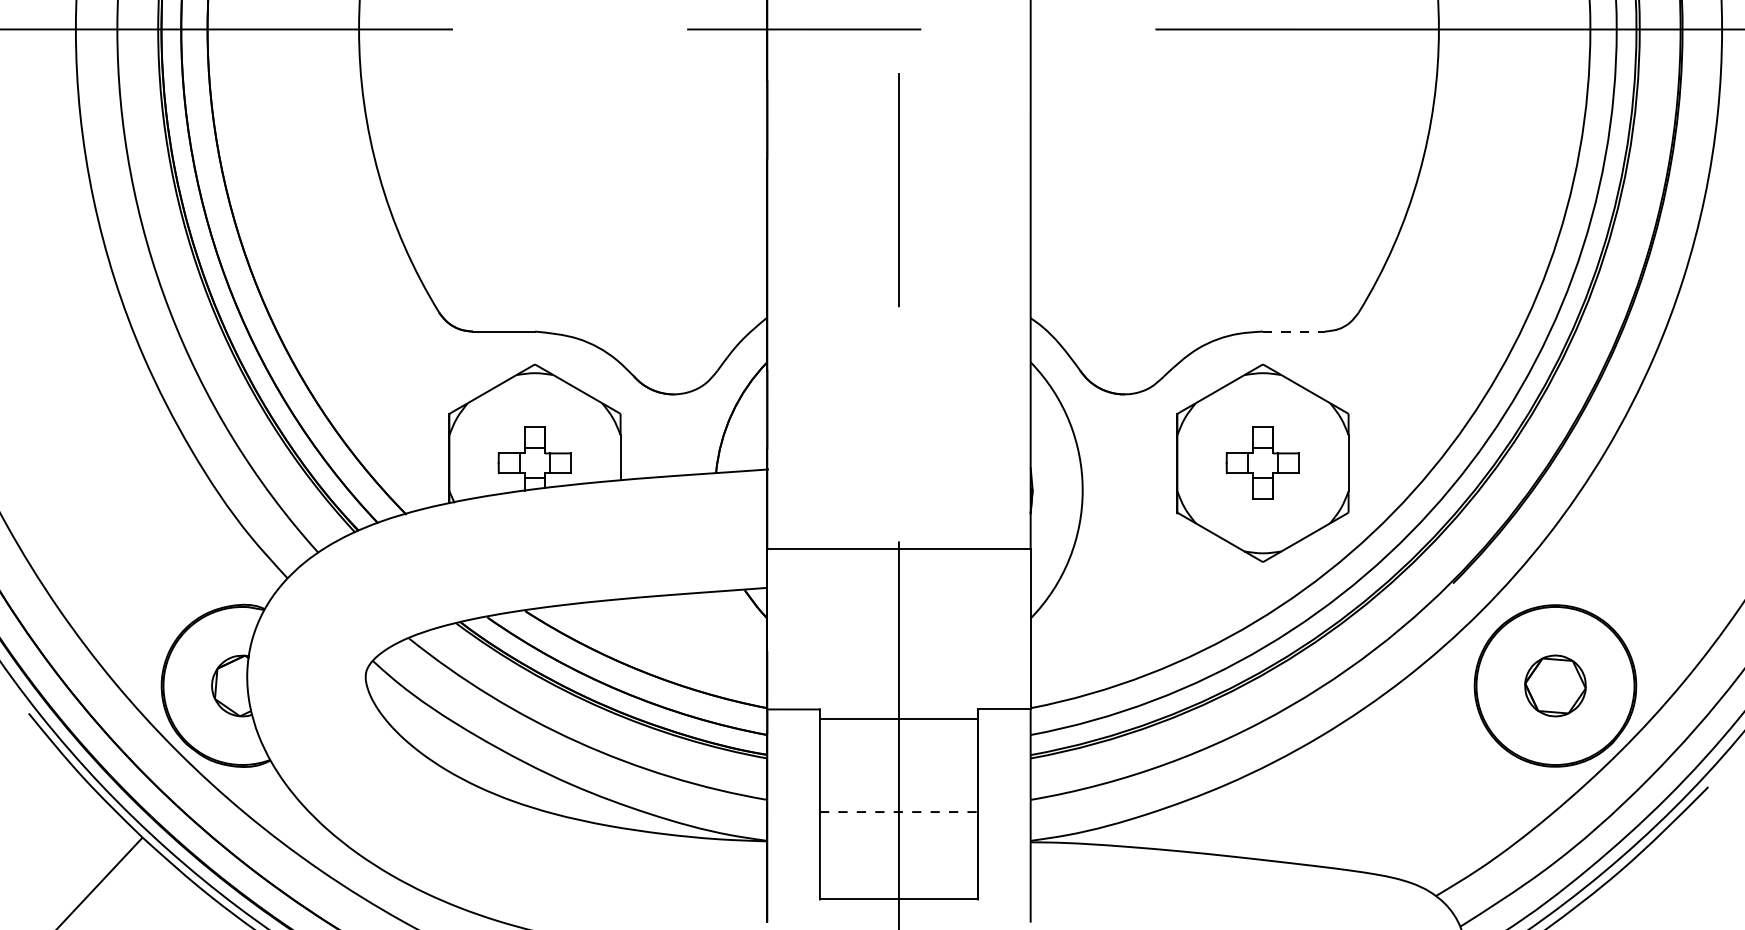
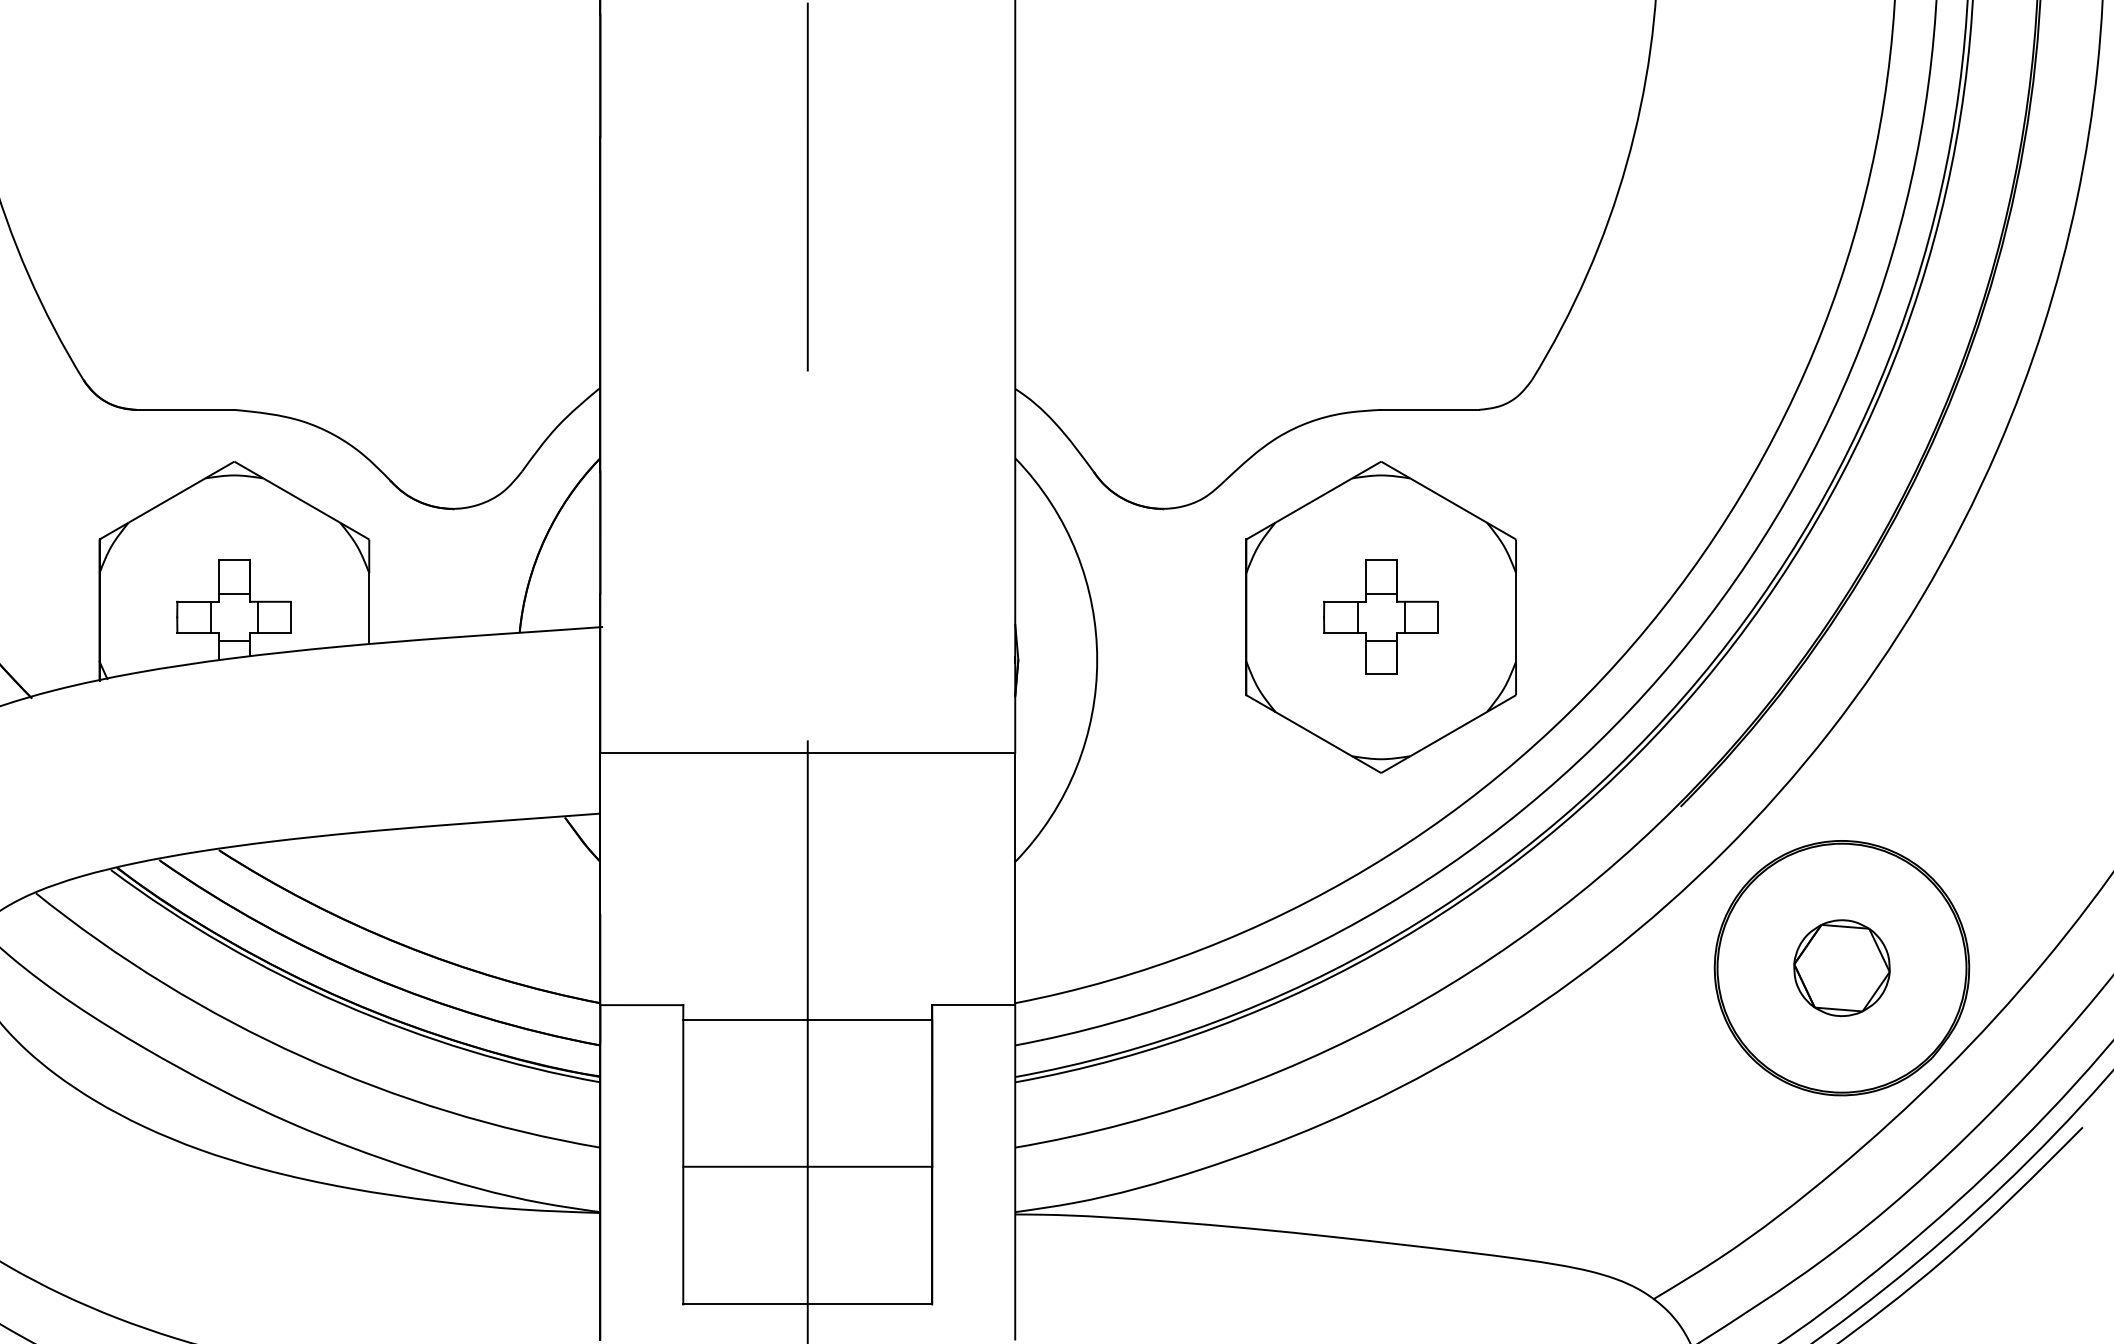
line: (1294, 331) -> (1430, 409), dashed -> solid
line: (899, 812) -> (808, 1167), dashed -> solid

